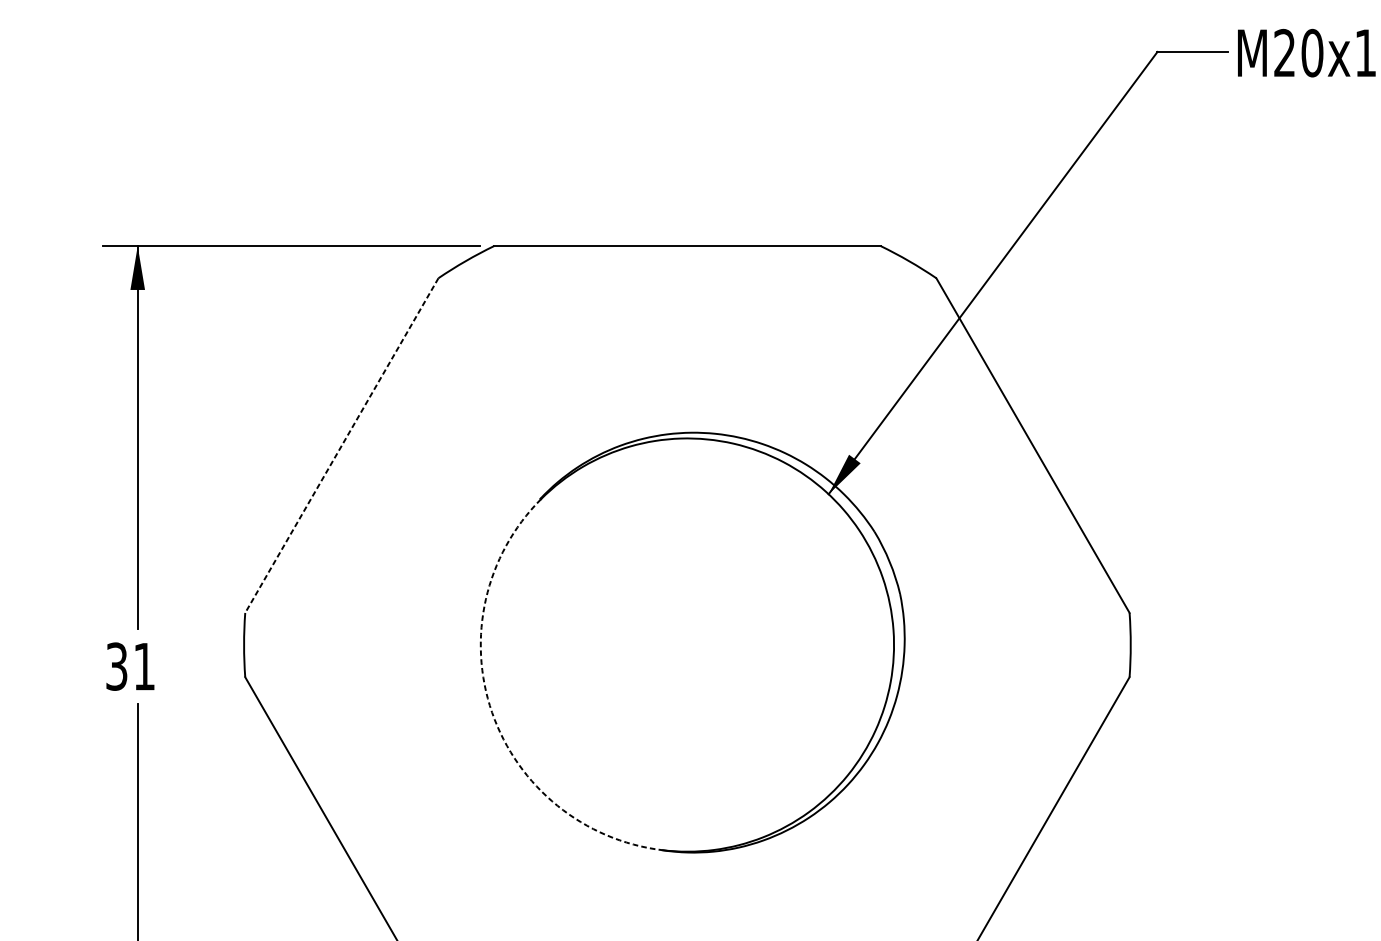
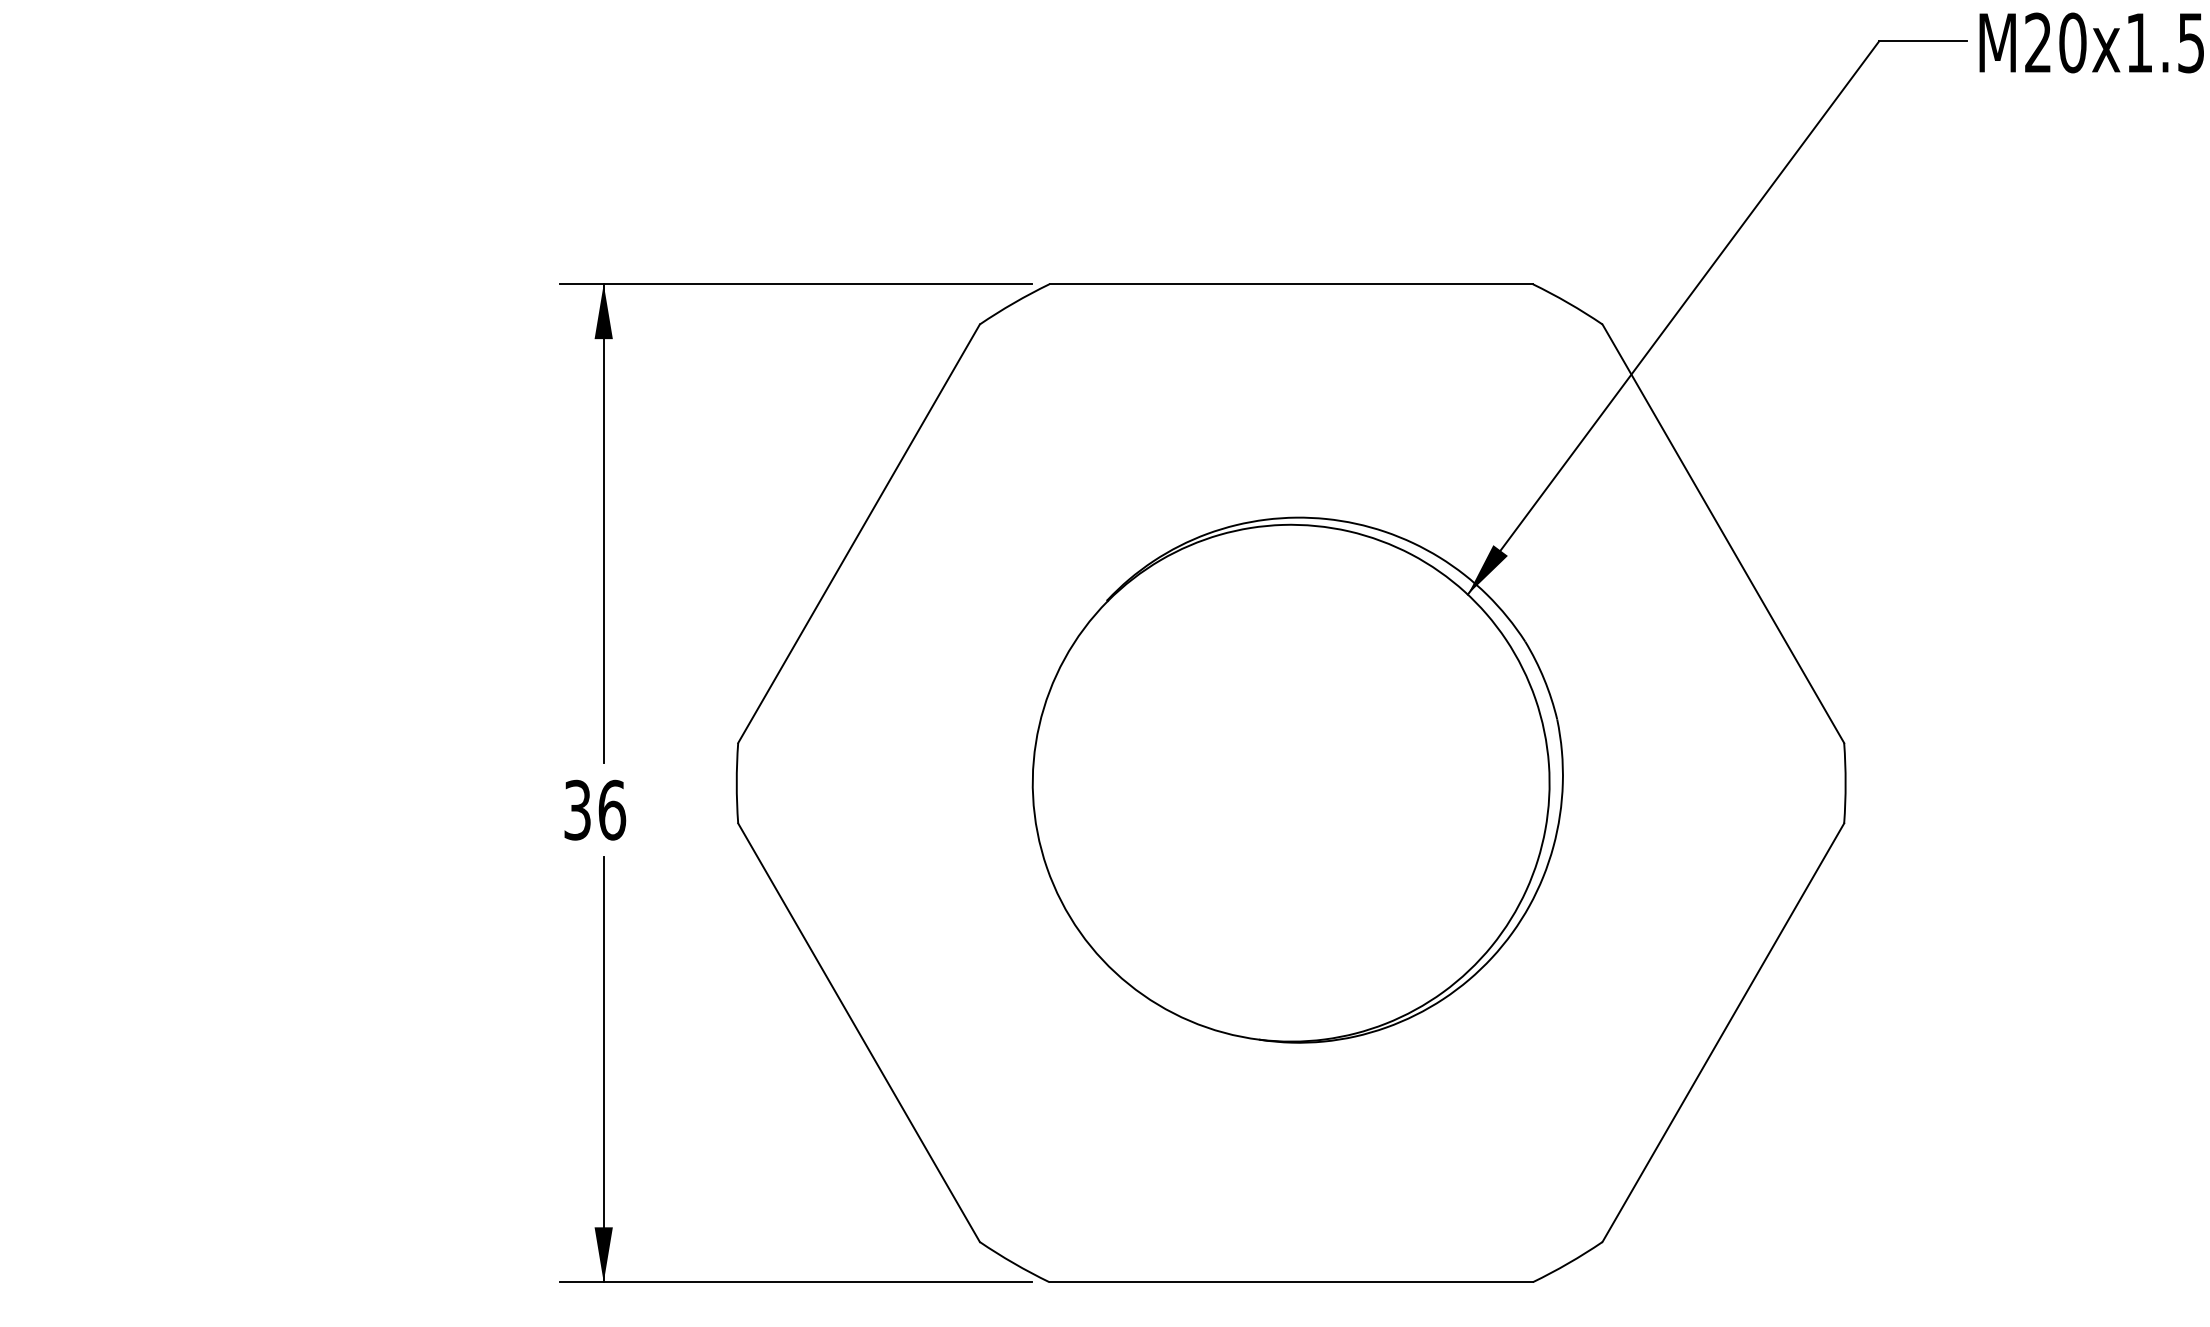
line: (342, 445) -> (859, 533), dashed -> solid
text: (144, 666) -> (612, 809), 31 -> 36
arc: (492, 712) -> (1047, 867), dashed -> solid

